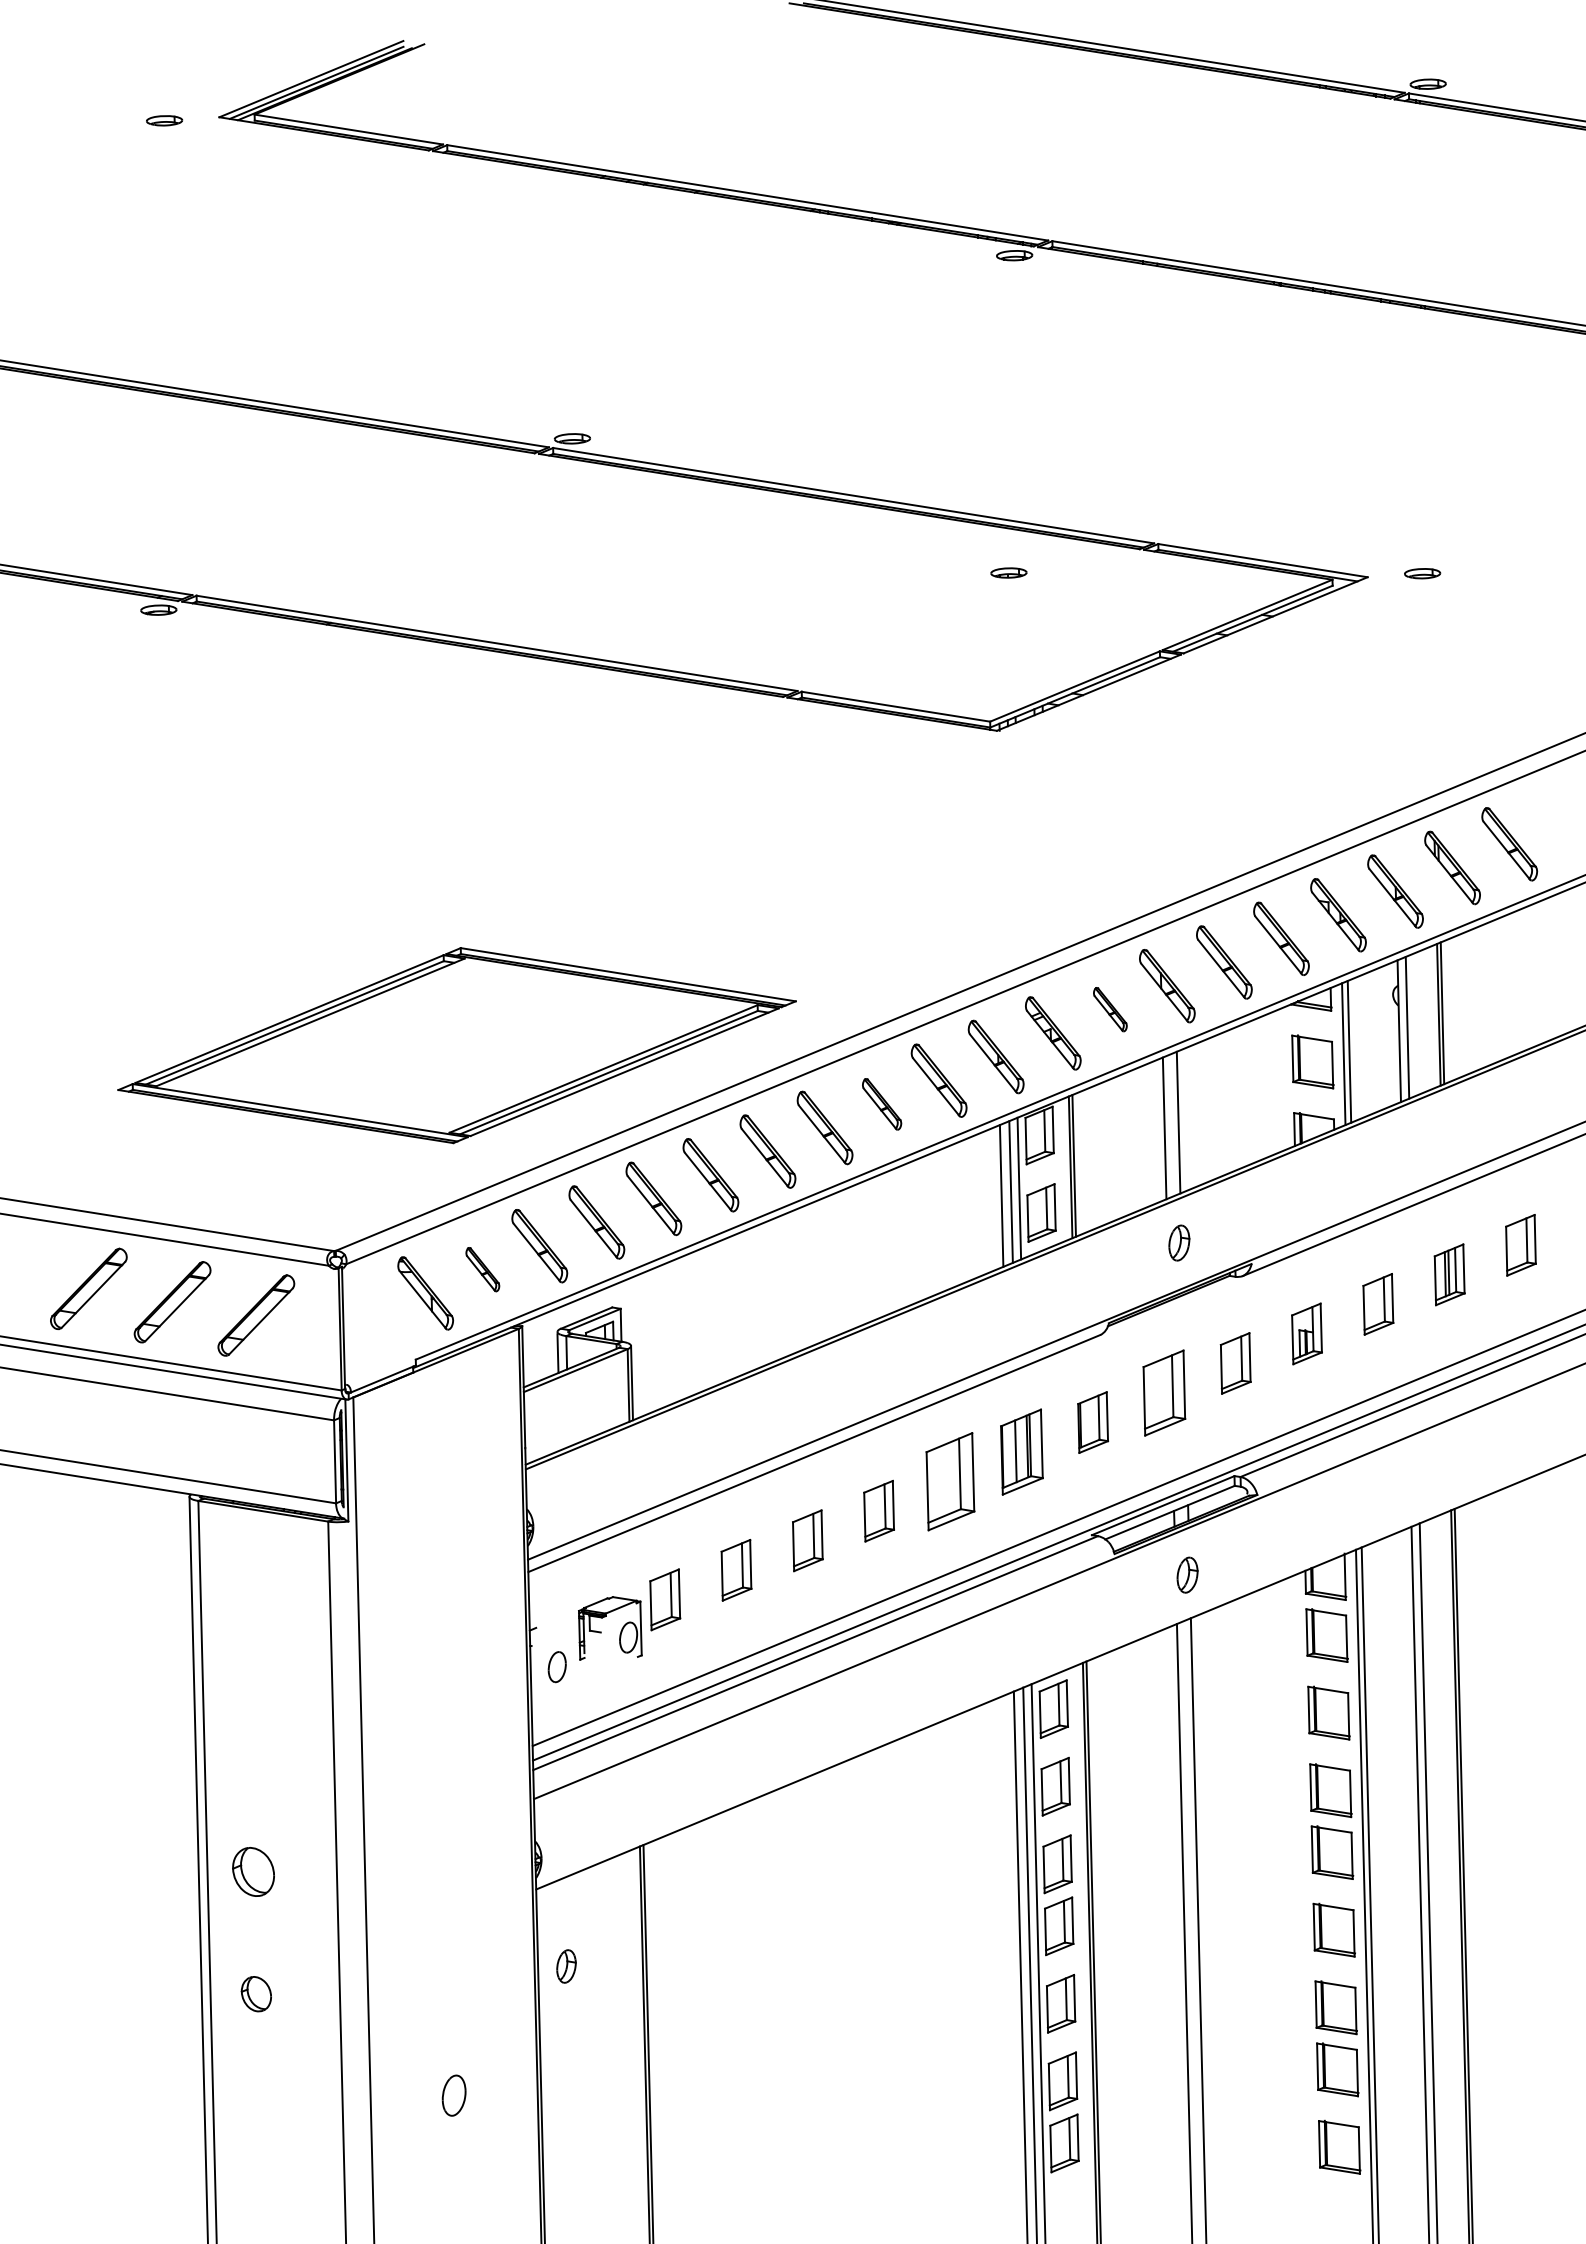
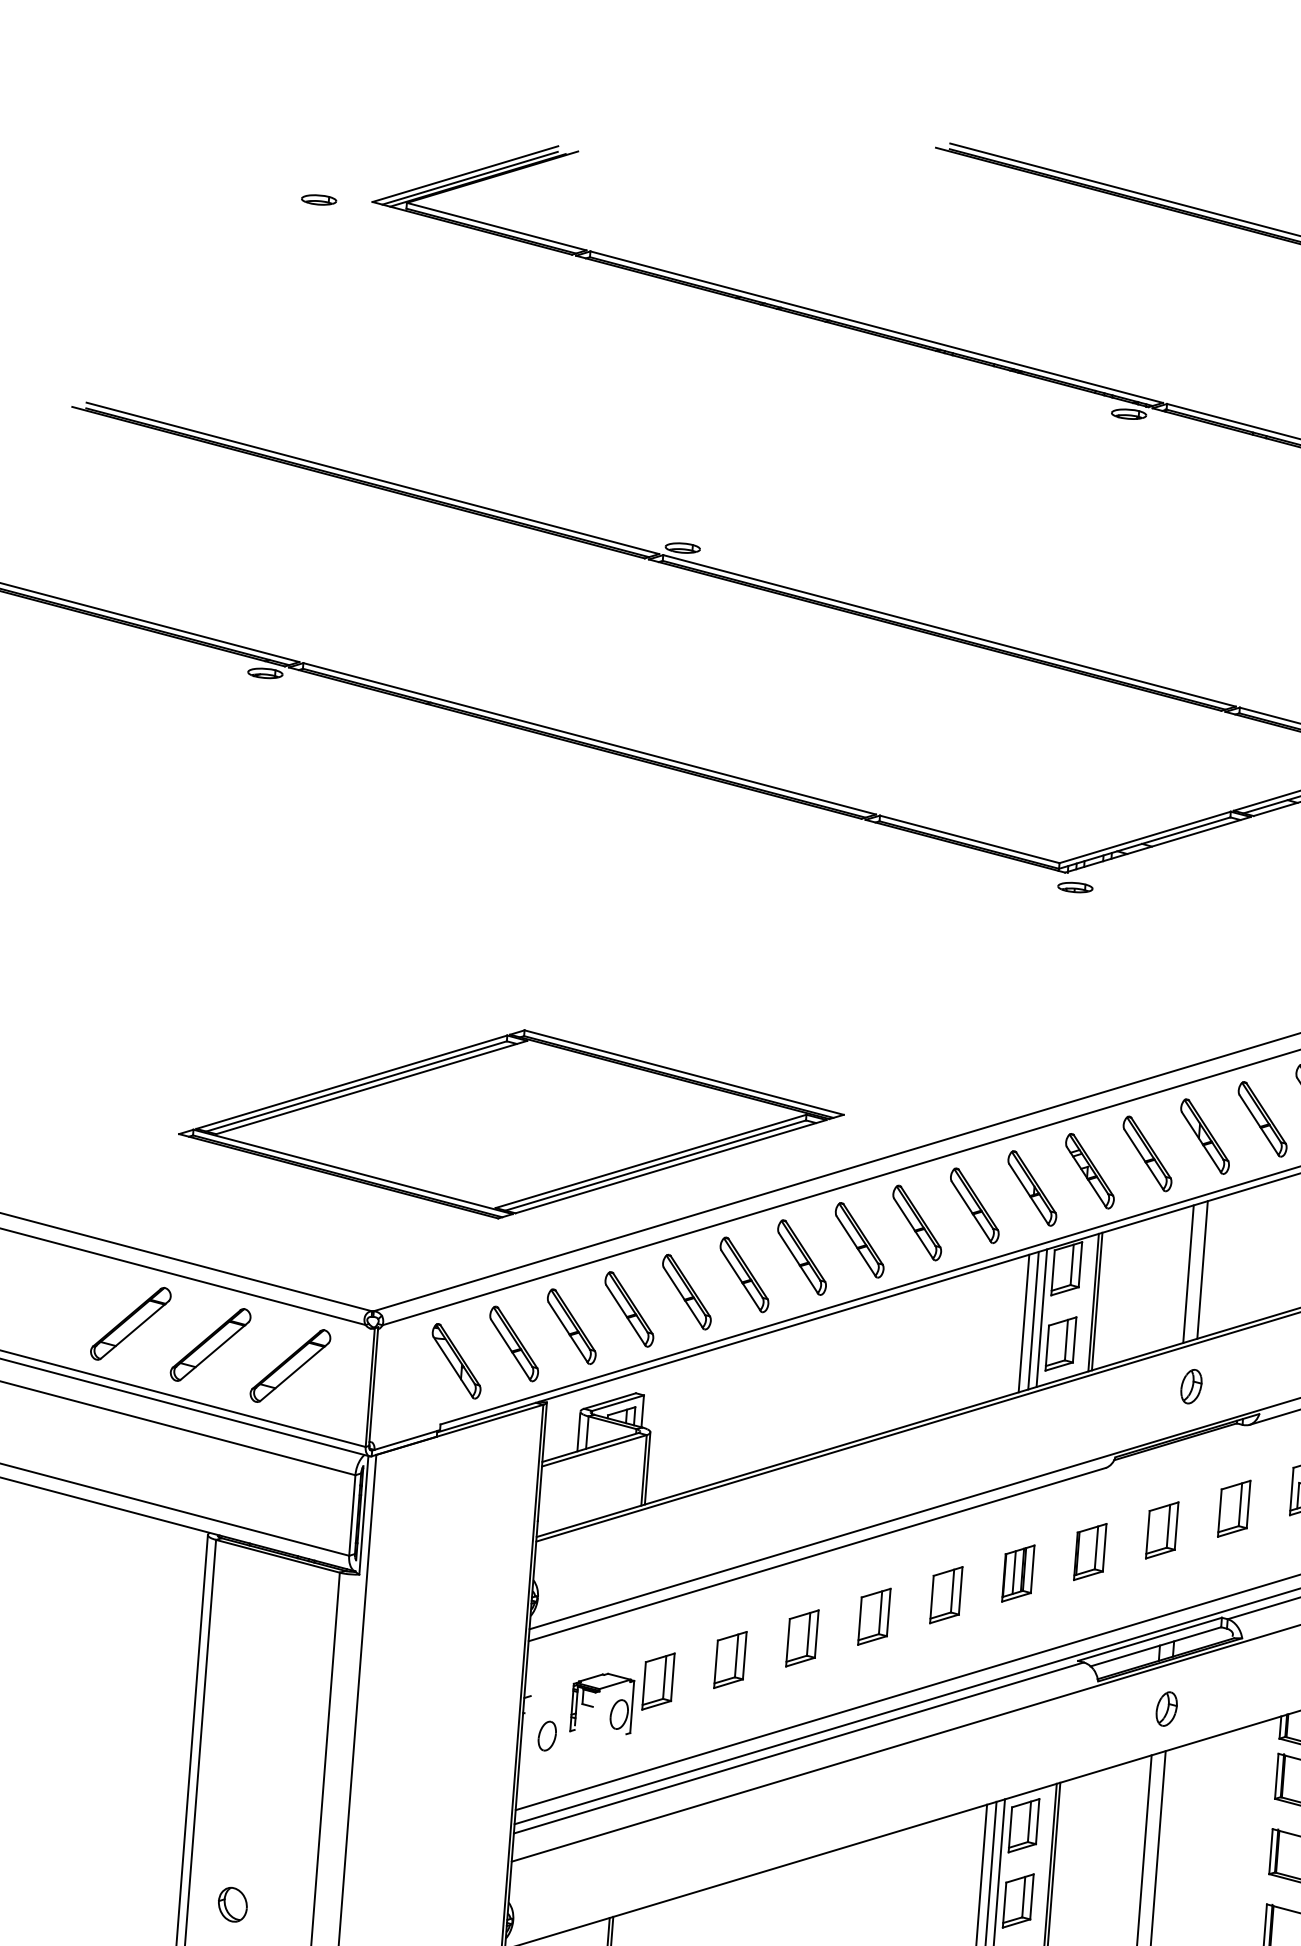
part: (1008, 572) -> (1075, 887), moved
part: (1110, 1009) -> (1147, 1153), size x1.67
part: (881, 1104) -> (916, 1223), size x1.43
part: (482, 1269) -> (514, 1343), size x1.67
part: (1164, 1392) -> (1162, 1529), size x0.71
part: (1021, 1451) -> (1018, 1572), size x0.71
part: (950, 1481) -> (946, 1595), size x0.62
part: (252, 1872) -> (231, 1905), size x0.71

